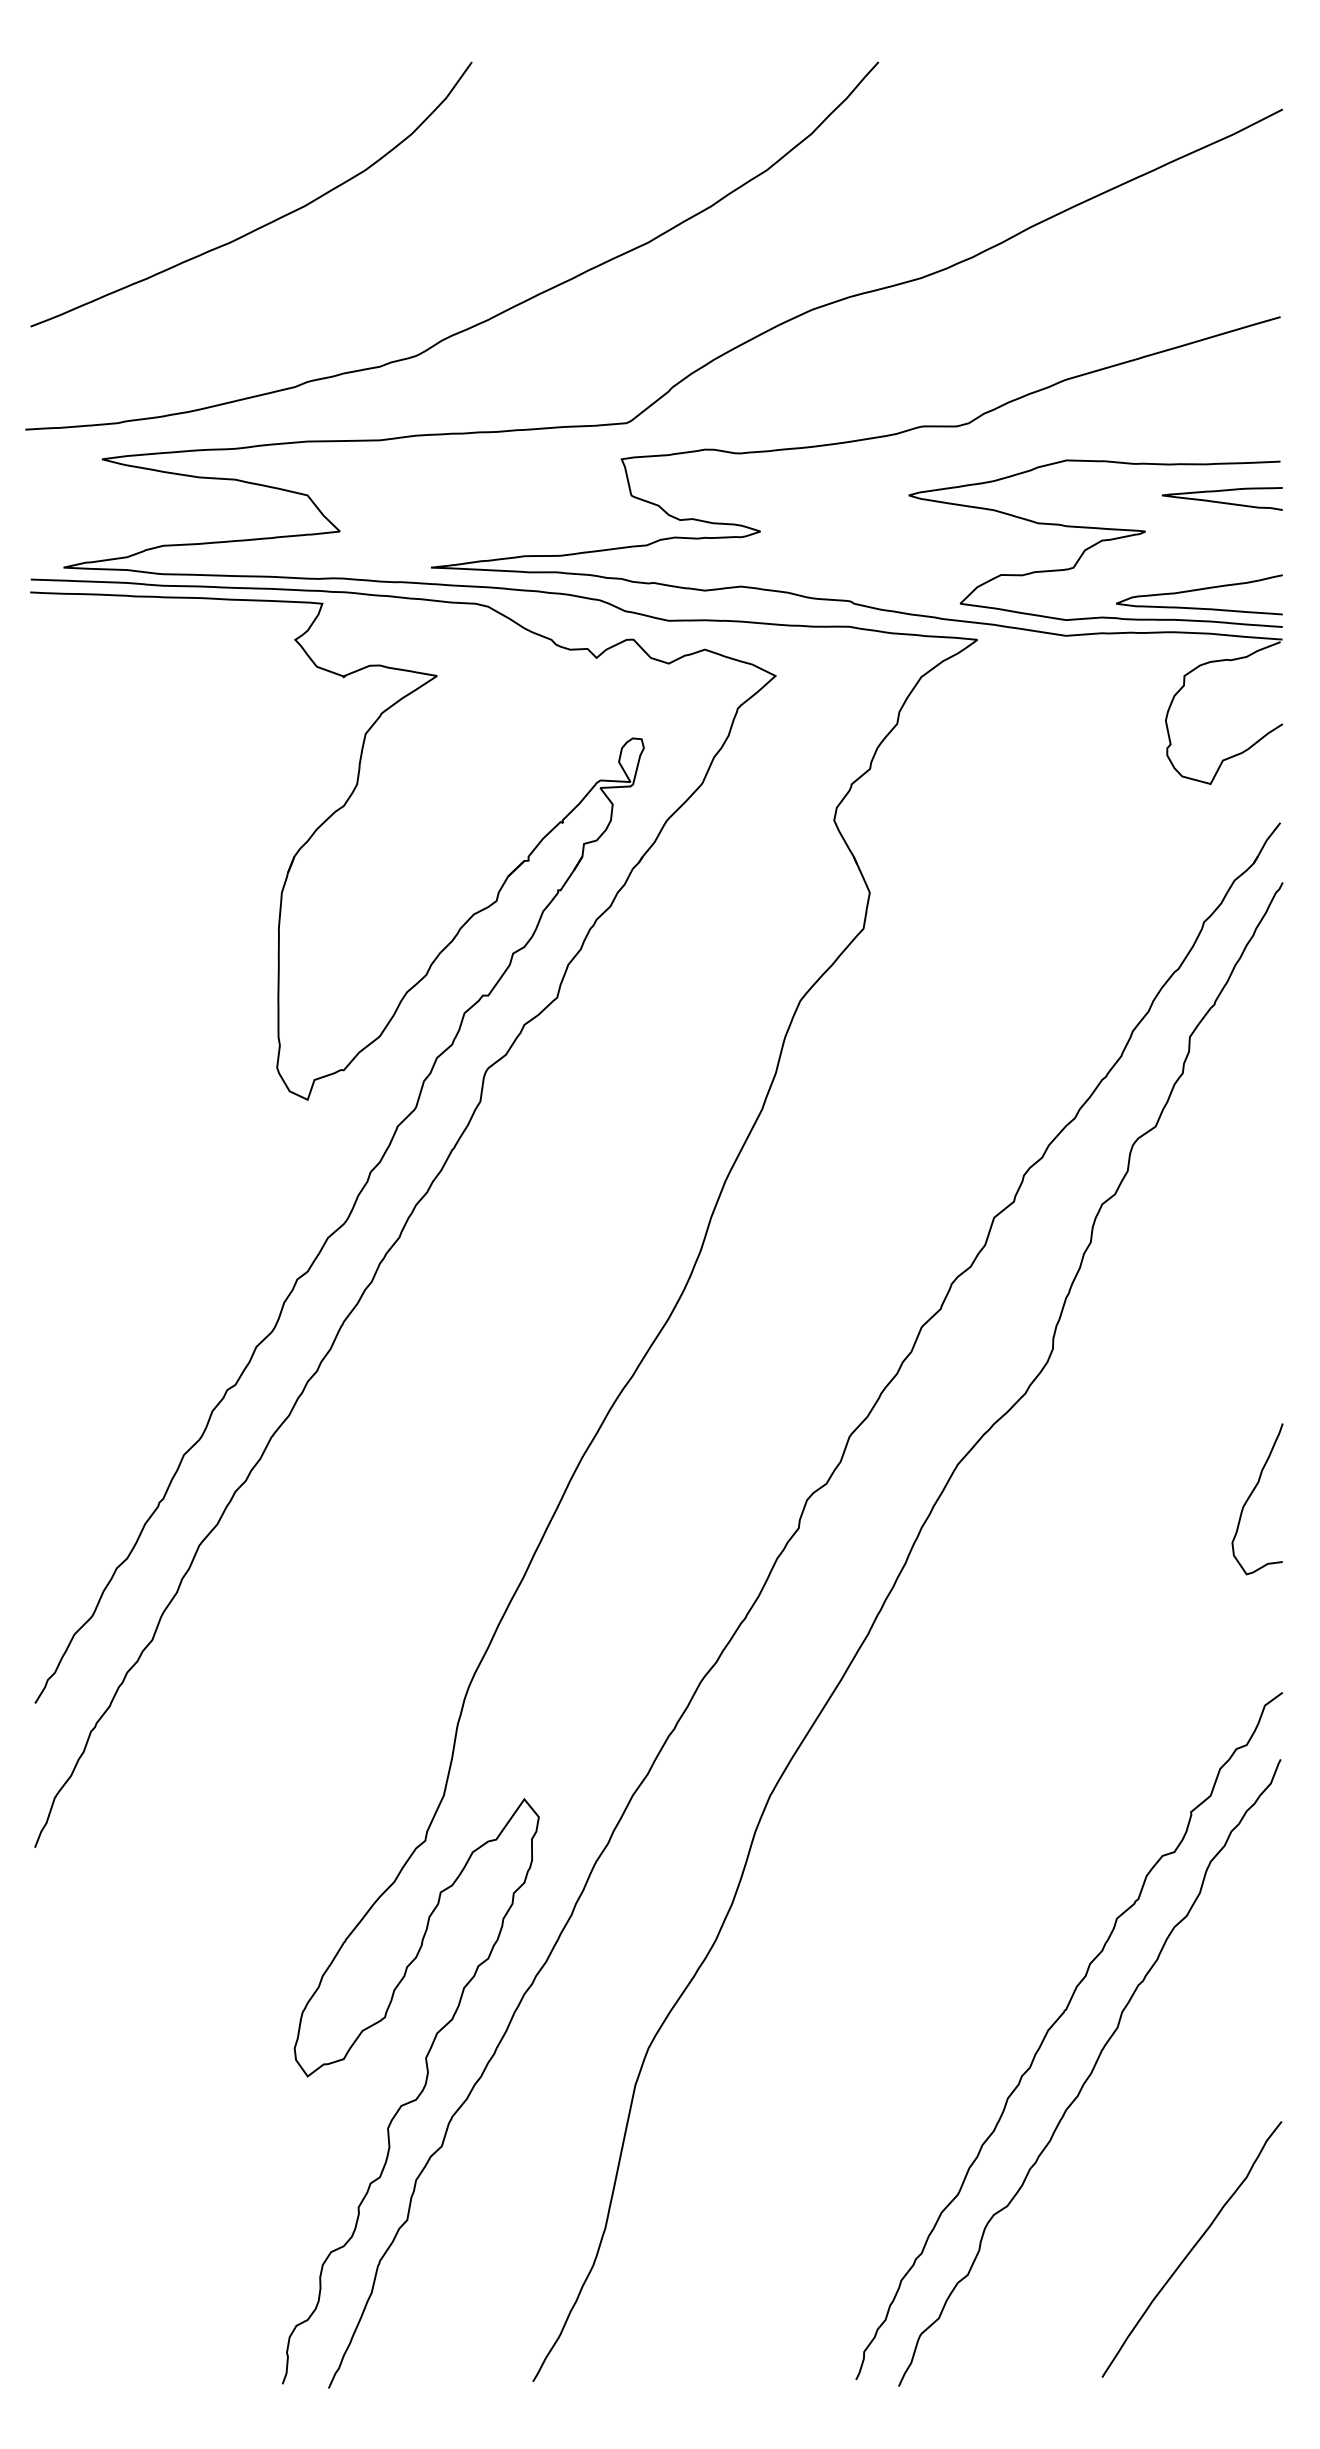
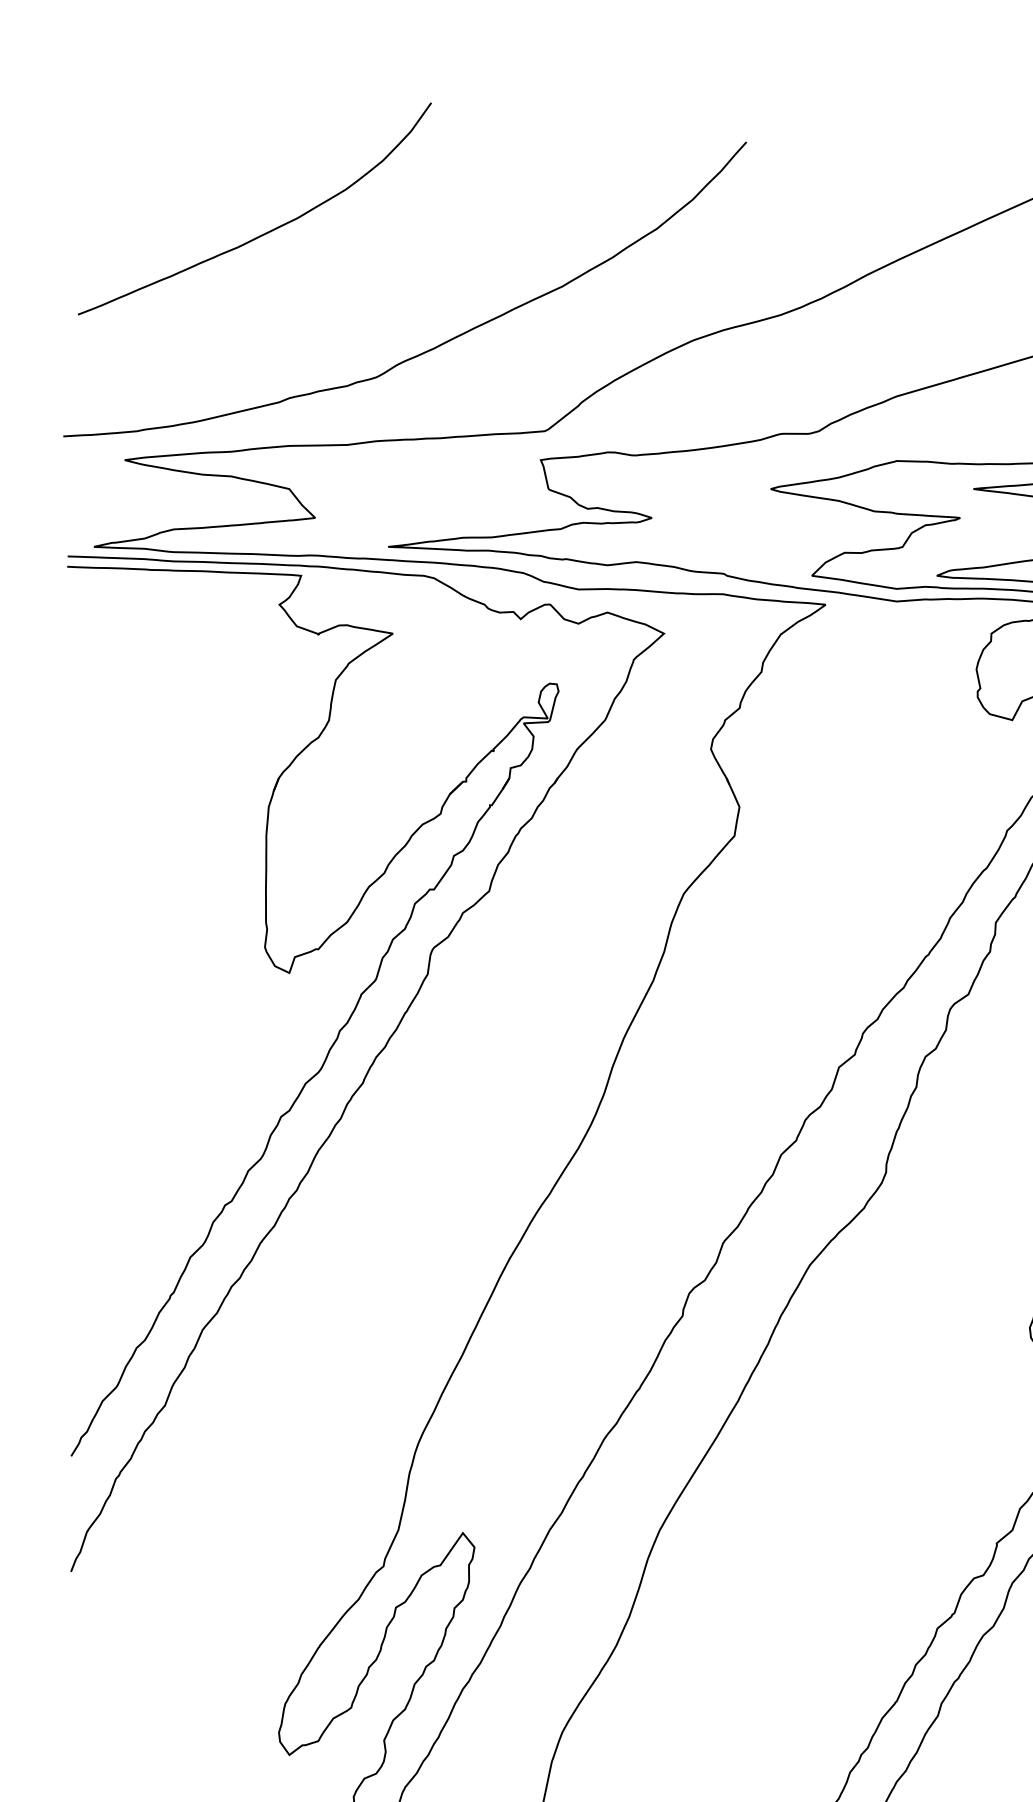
curve: (266, 223) -> (266, 232), moved

